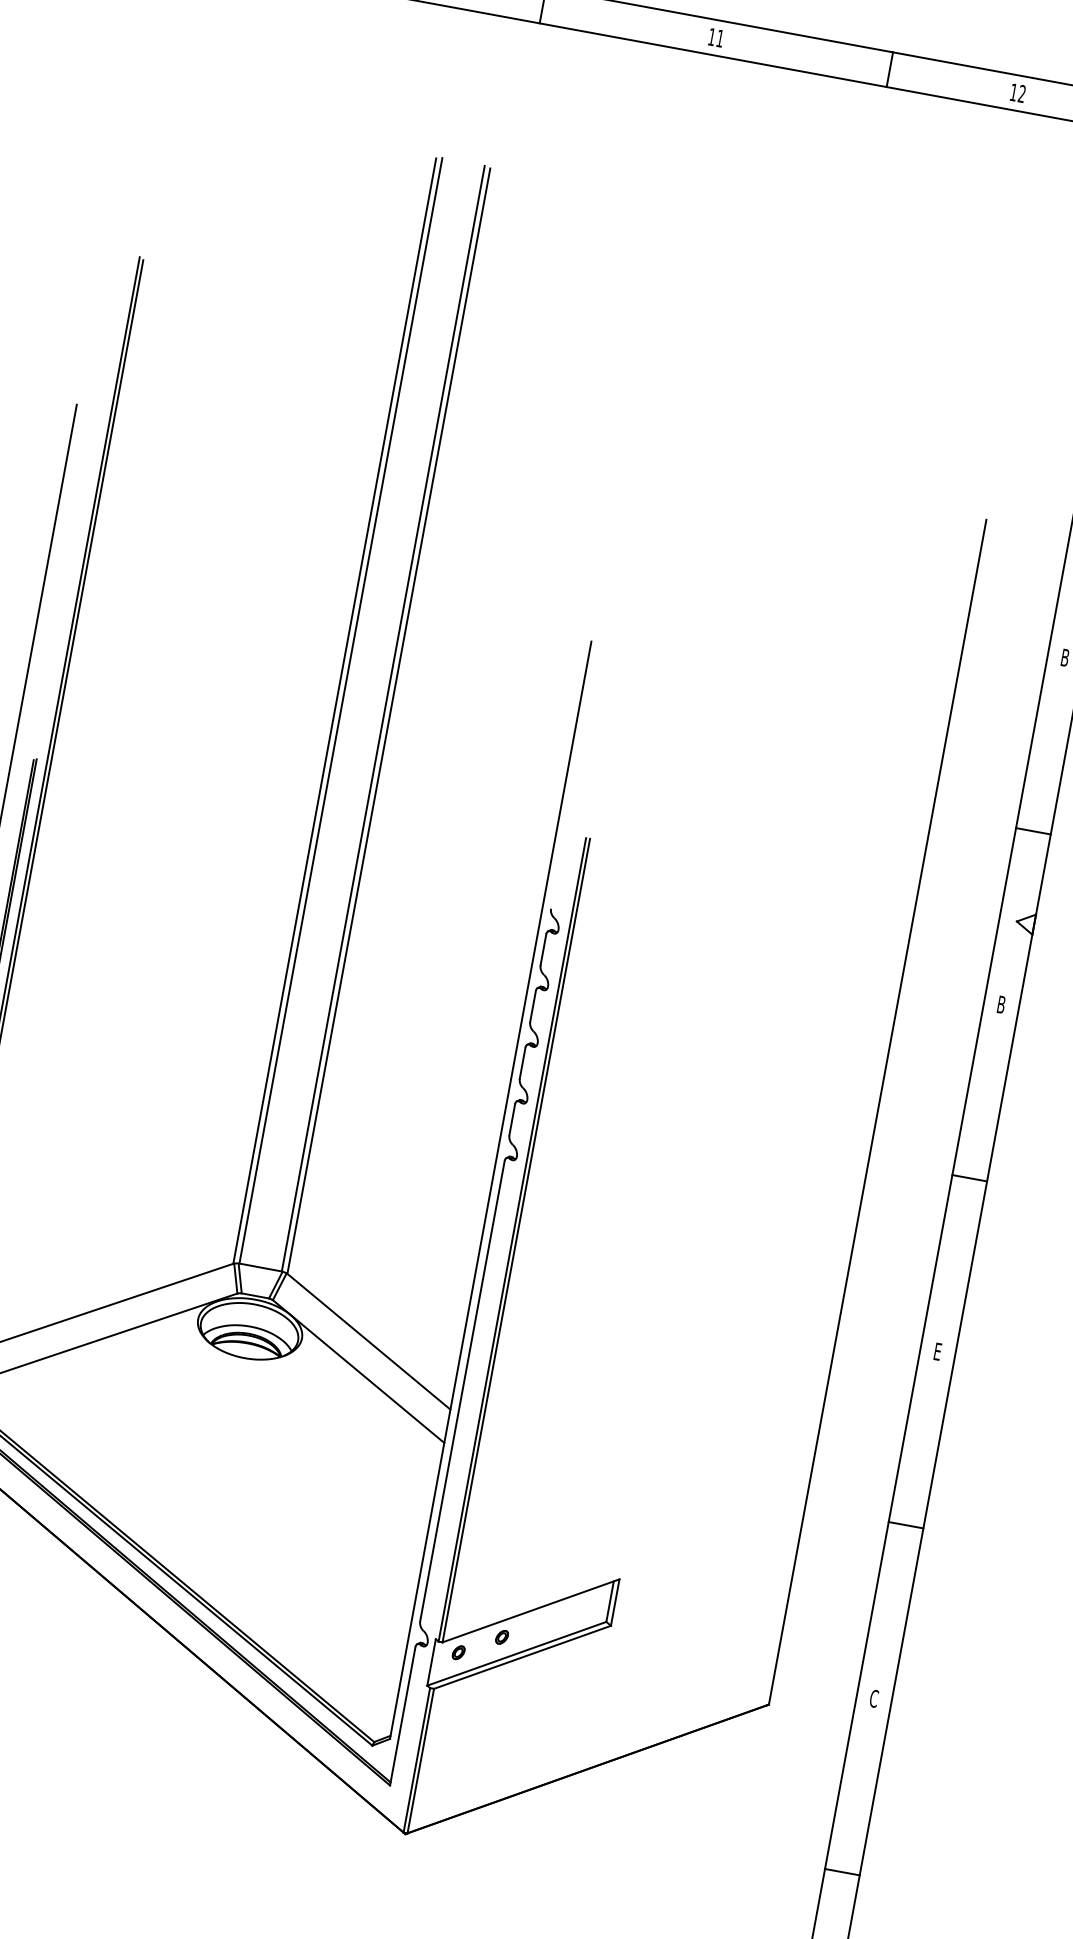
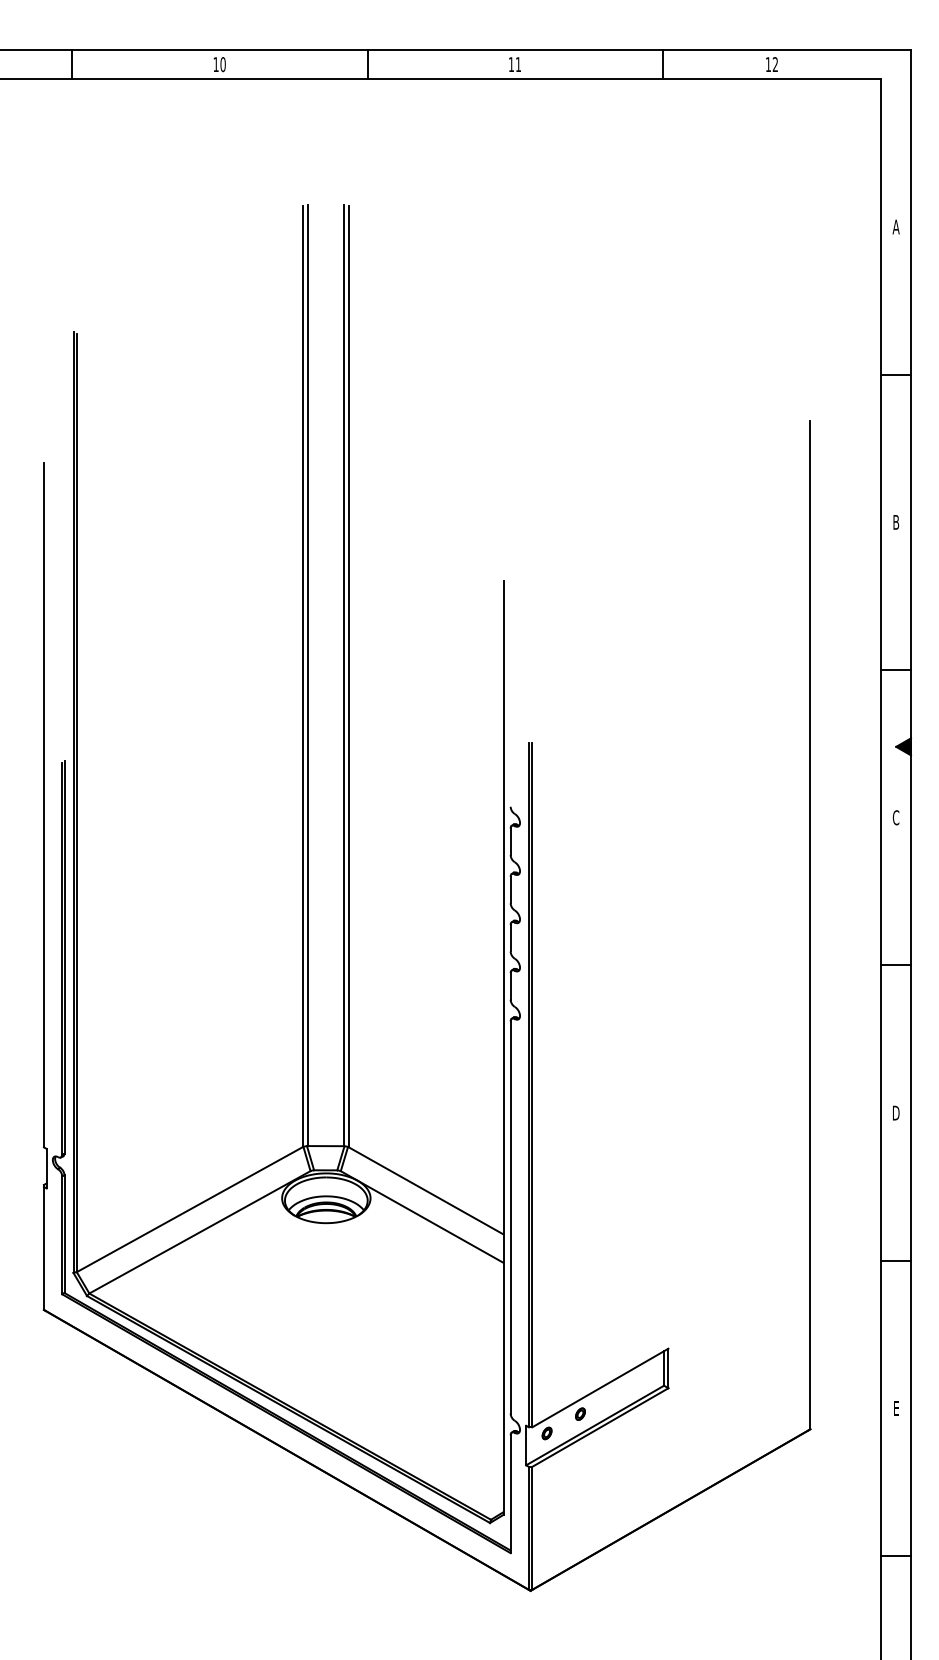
fill: (1025, 922) -> (903, 746), added
text: (1000, 1004) -> (895, 817), B -> C
text: (938, 1351) -> (896, 1112), E -> D
text: (874, 1698) -> (896, 1408), C -> E

